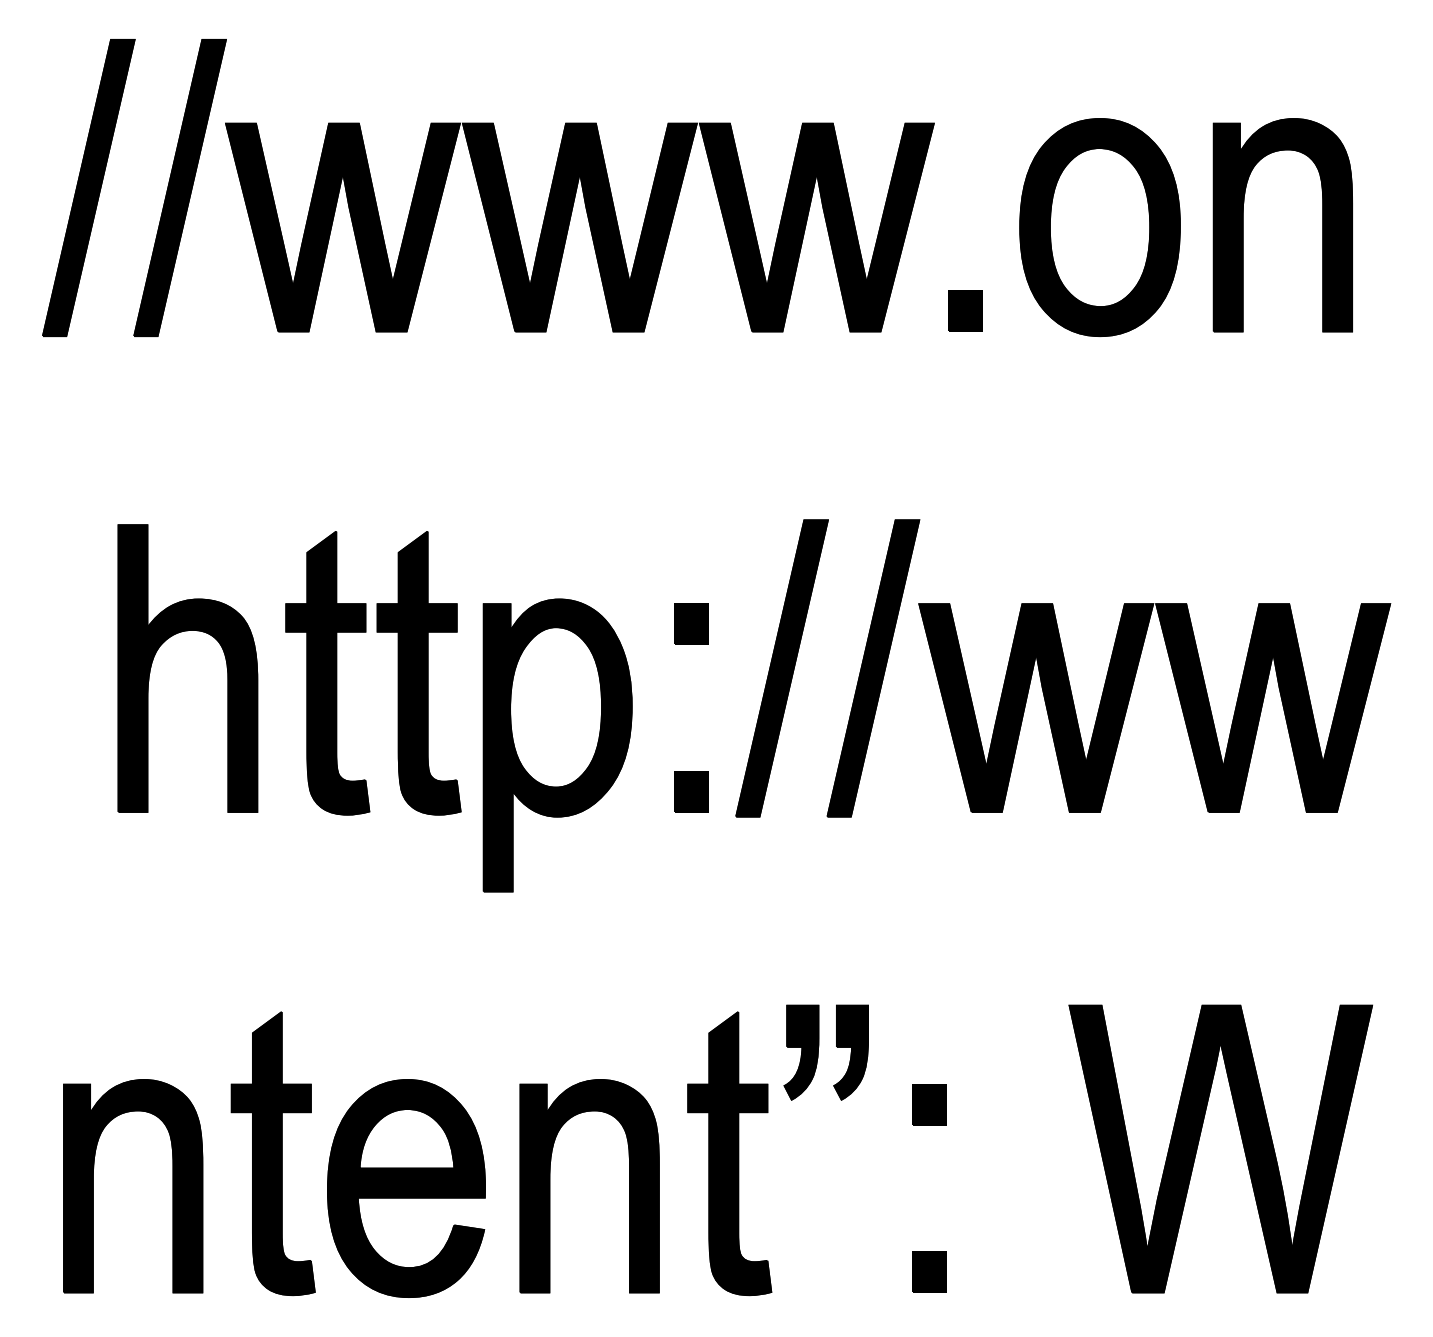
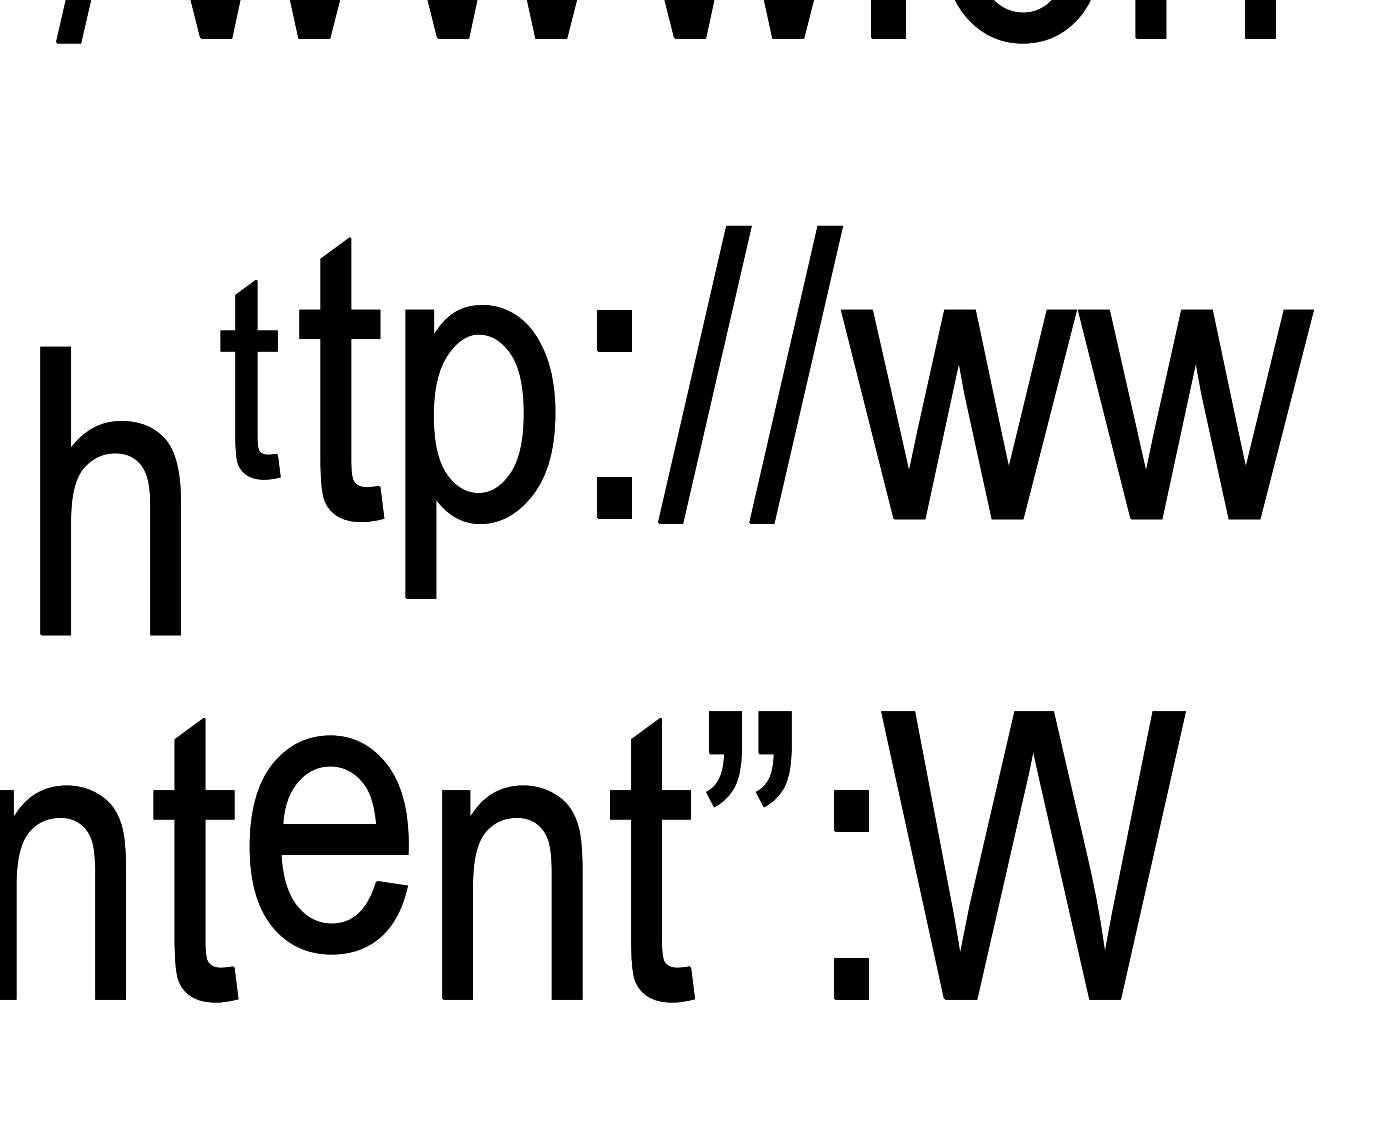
part: (159, 648) -> (82, 470), moved
part: (327, 673) -> (250, 379), size x0.7
part: (1199, 1141) -> (1012, 847), moved
part: (406, 1188) -> (329, 844), moved

